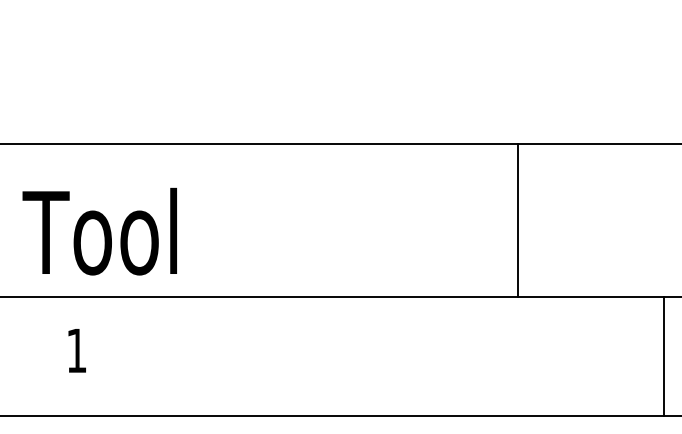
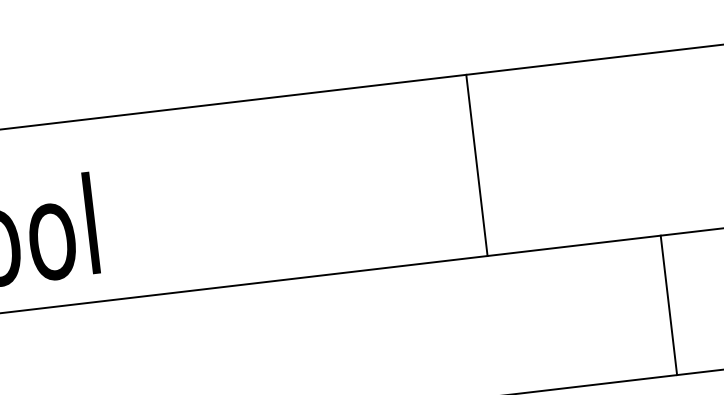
line: (517, 220) -> (476, 165), moved
line: (664, 356) -> (669, 305), moved

